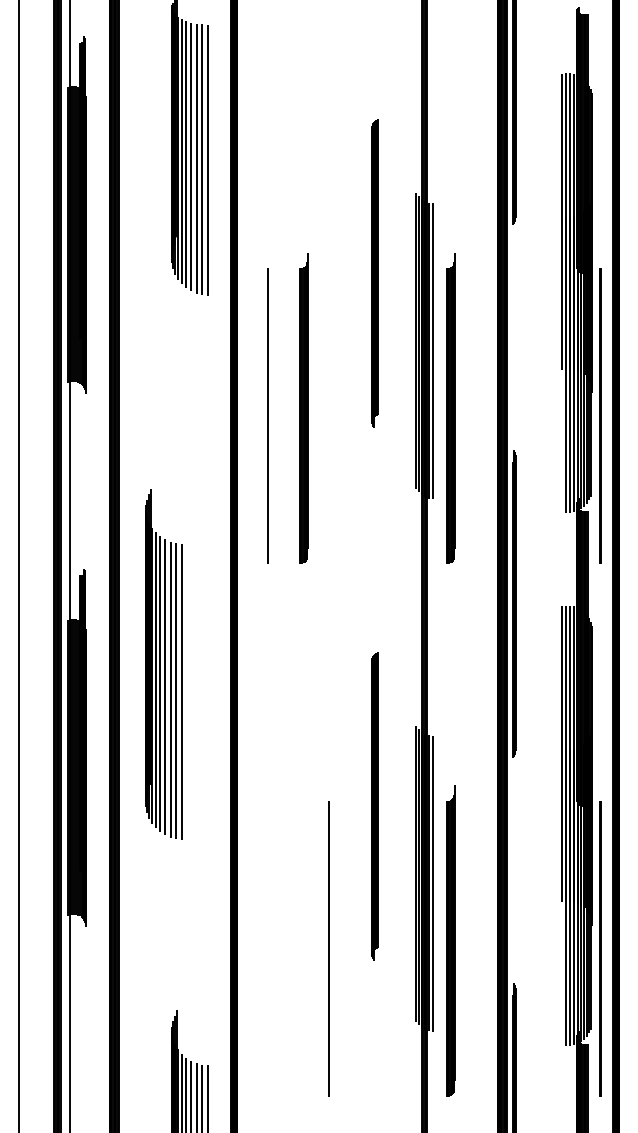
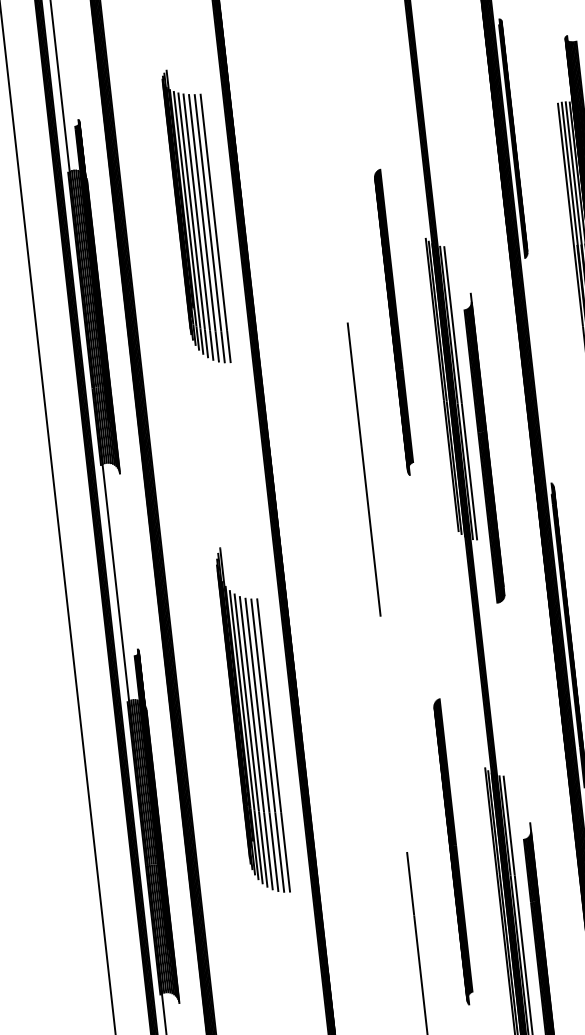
part: (303, 408) -> (337, 464), removed
line: (267, 415) -> (363, 468), moved
part: (163, 664) -> (251, 720), moved

